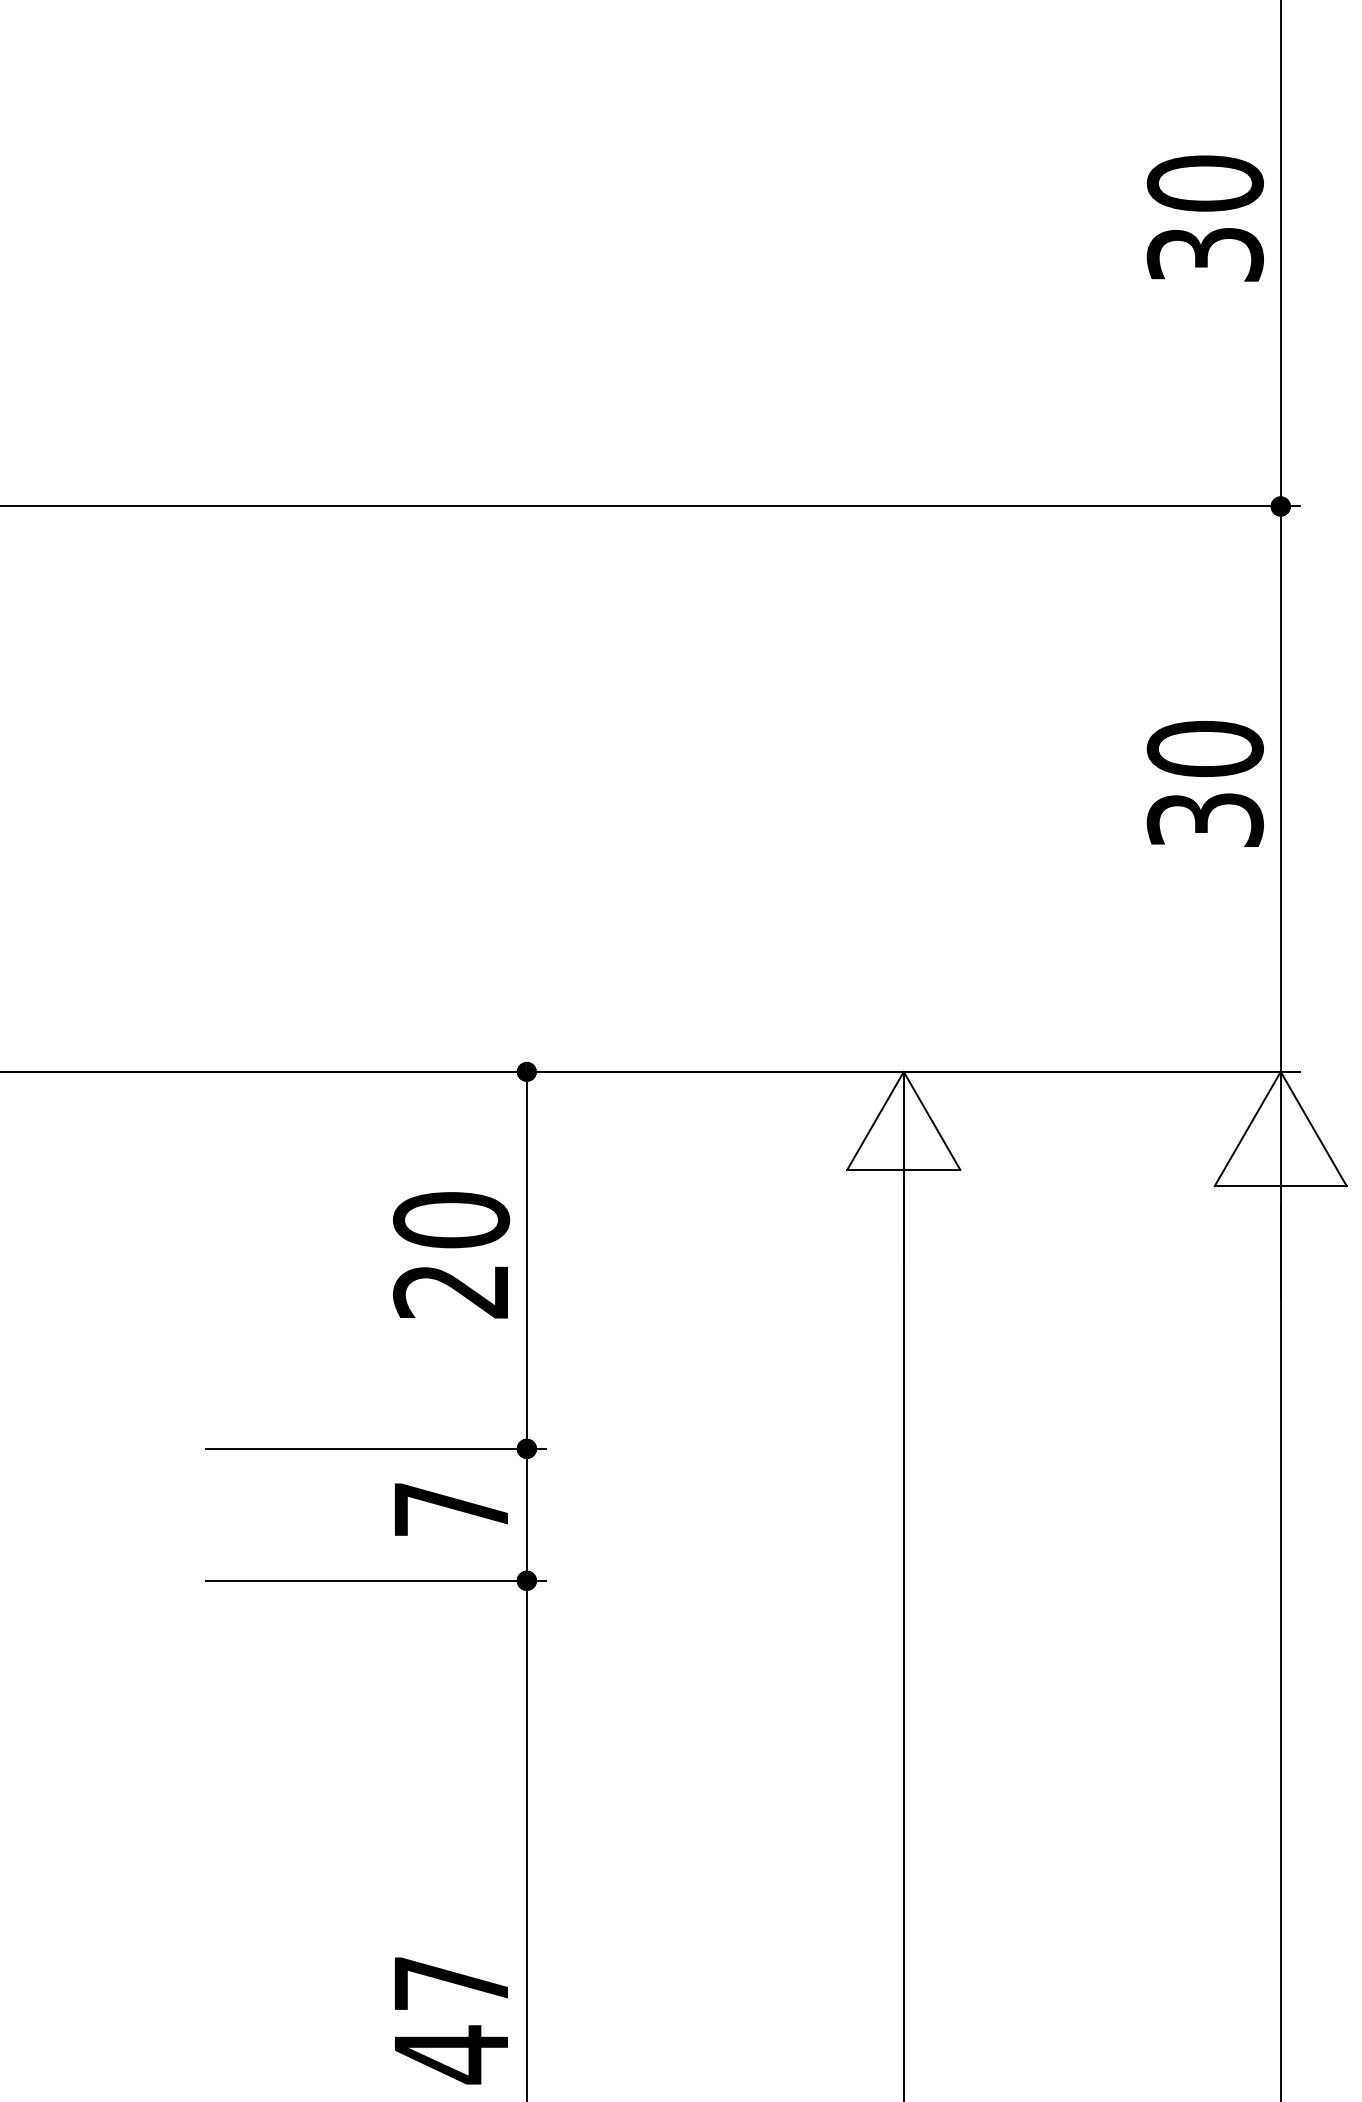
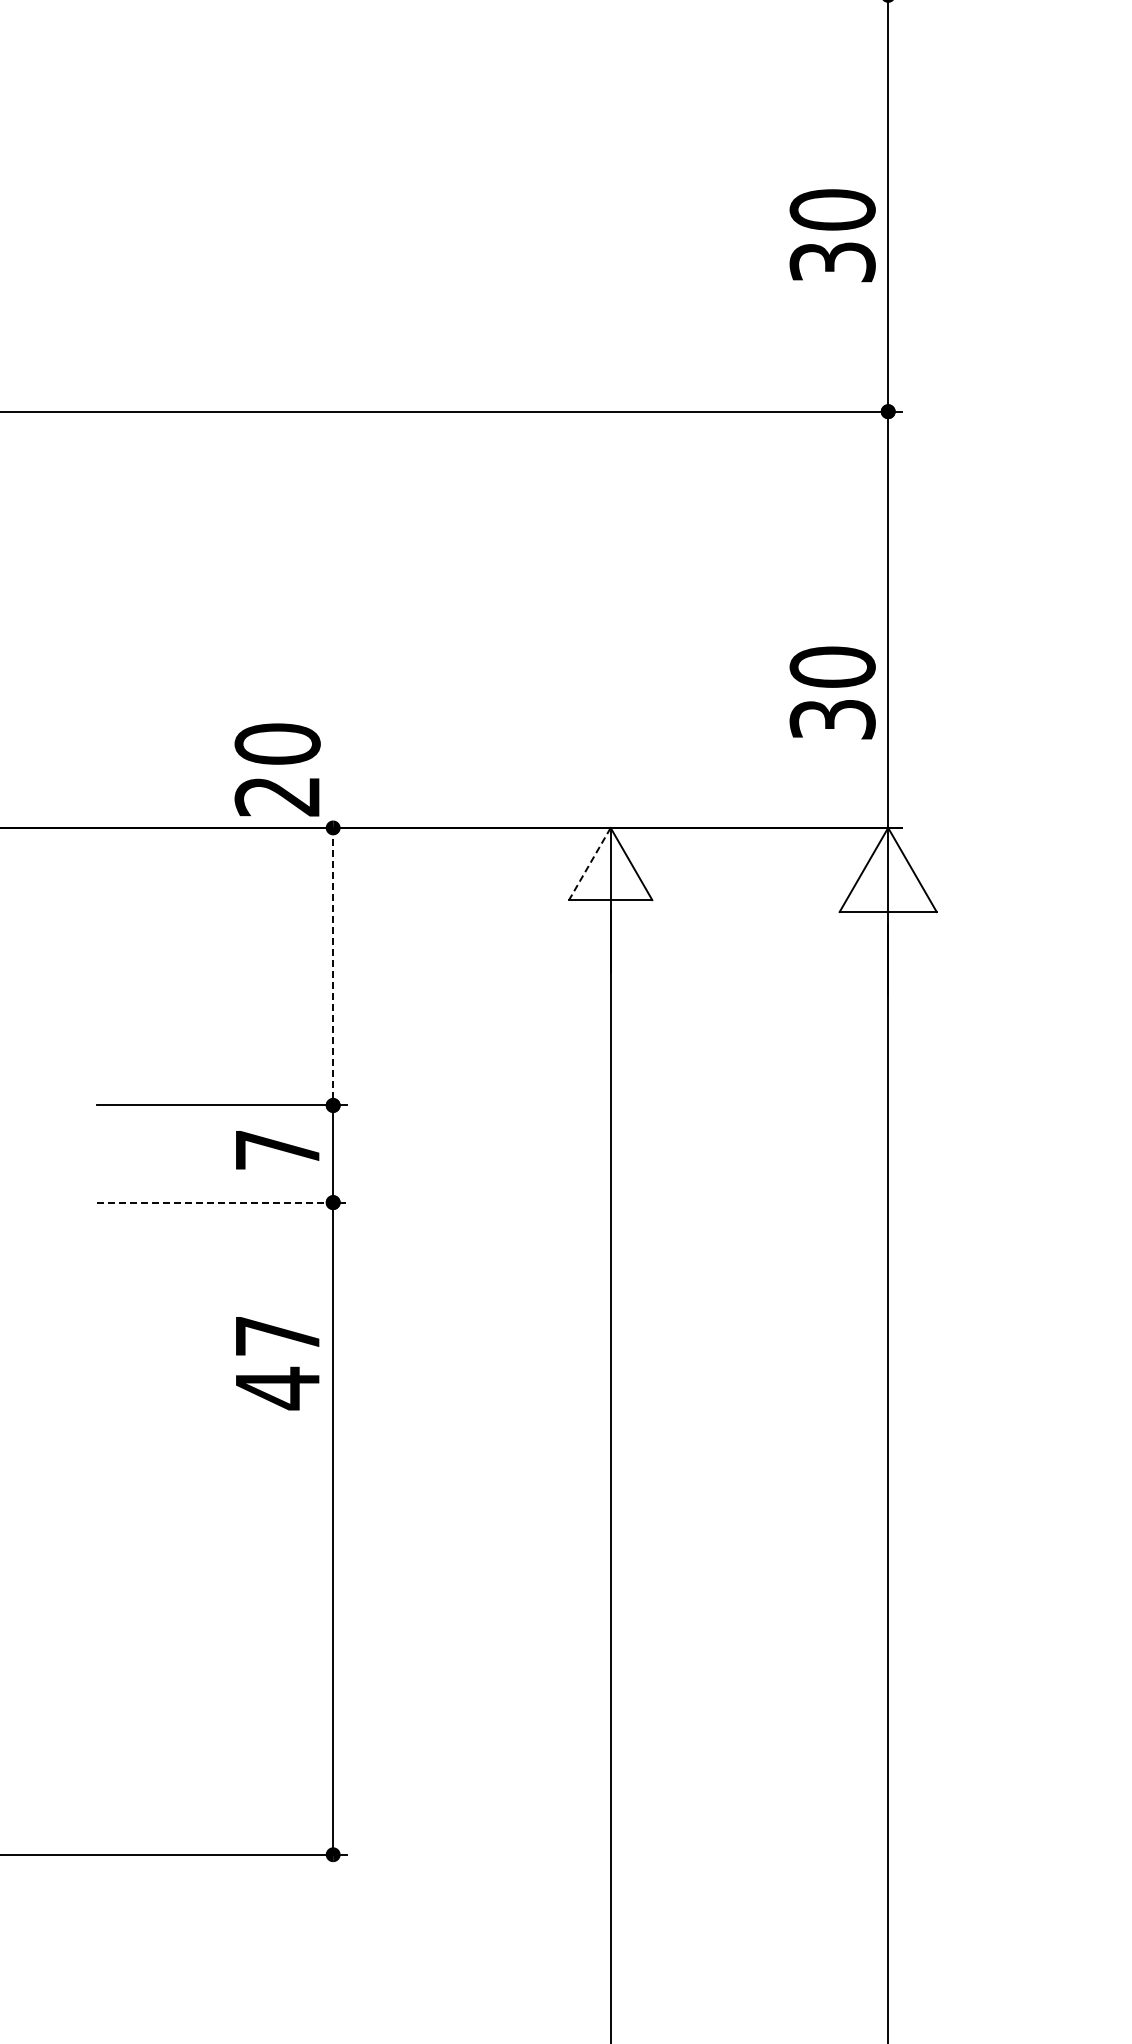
text: (1205, 218) -> (832, 235), moved
text: (1205, 783) -> (832, 692), moved
line: (875, 1121) -> (589, 864), solid -> dashed
text: (451, 1254) -> (277, 769), moved
line: (527, 1260) -> (333, 966), solid -> dashed
line: (376, 1580) -> (222, 1202), solid -> dashed
text: (451, 2020) -> (277, 1363), moved

